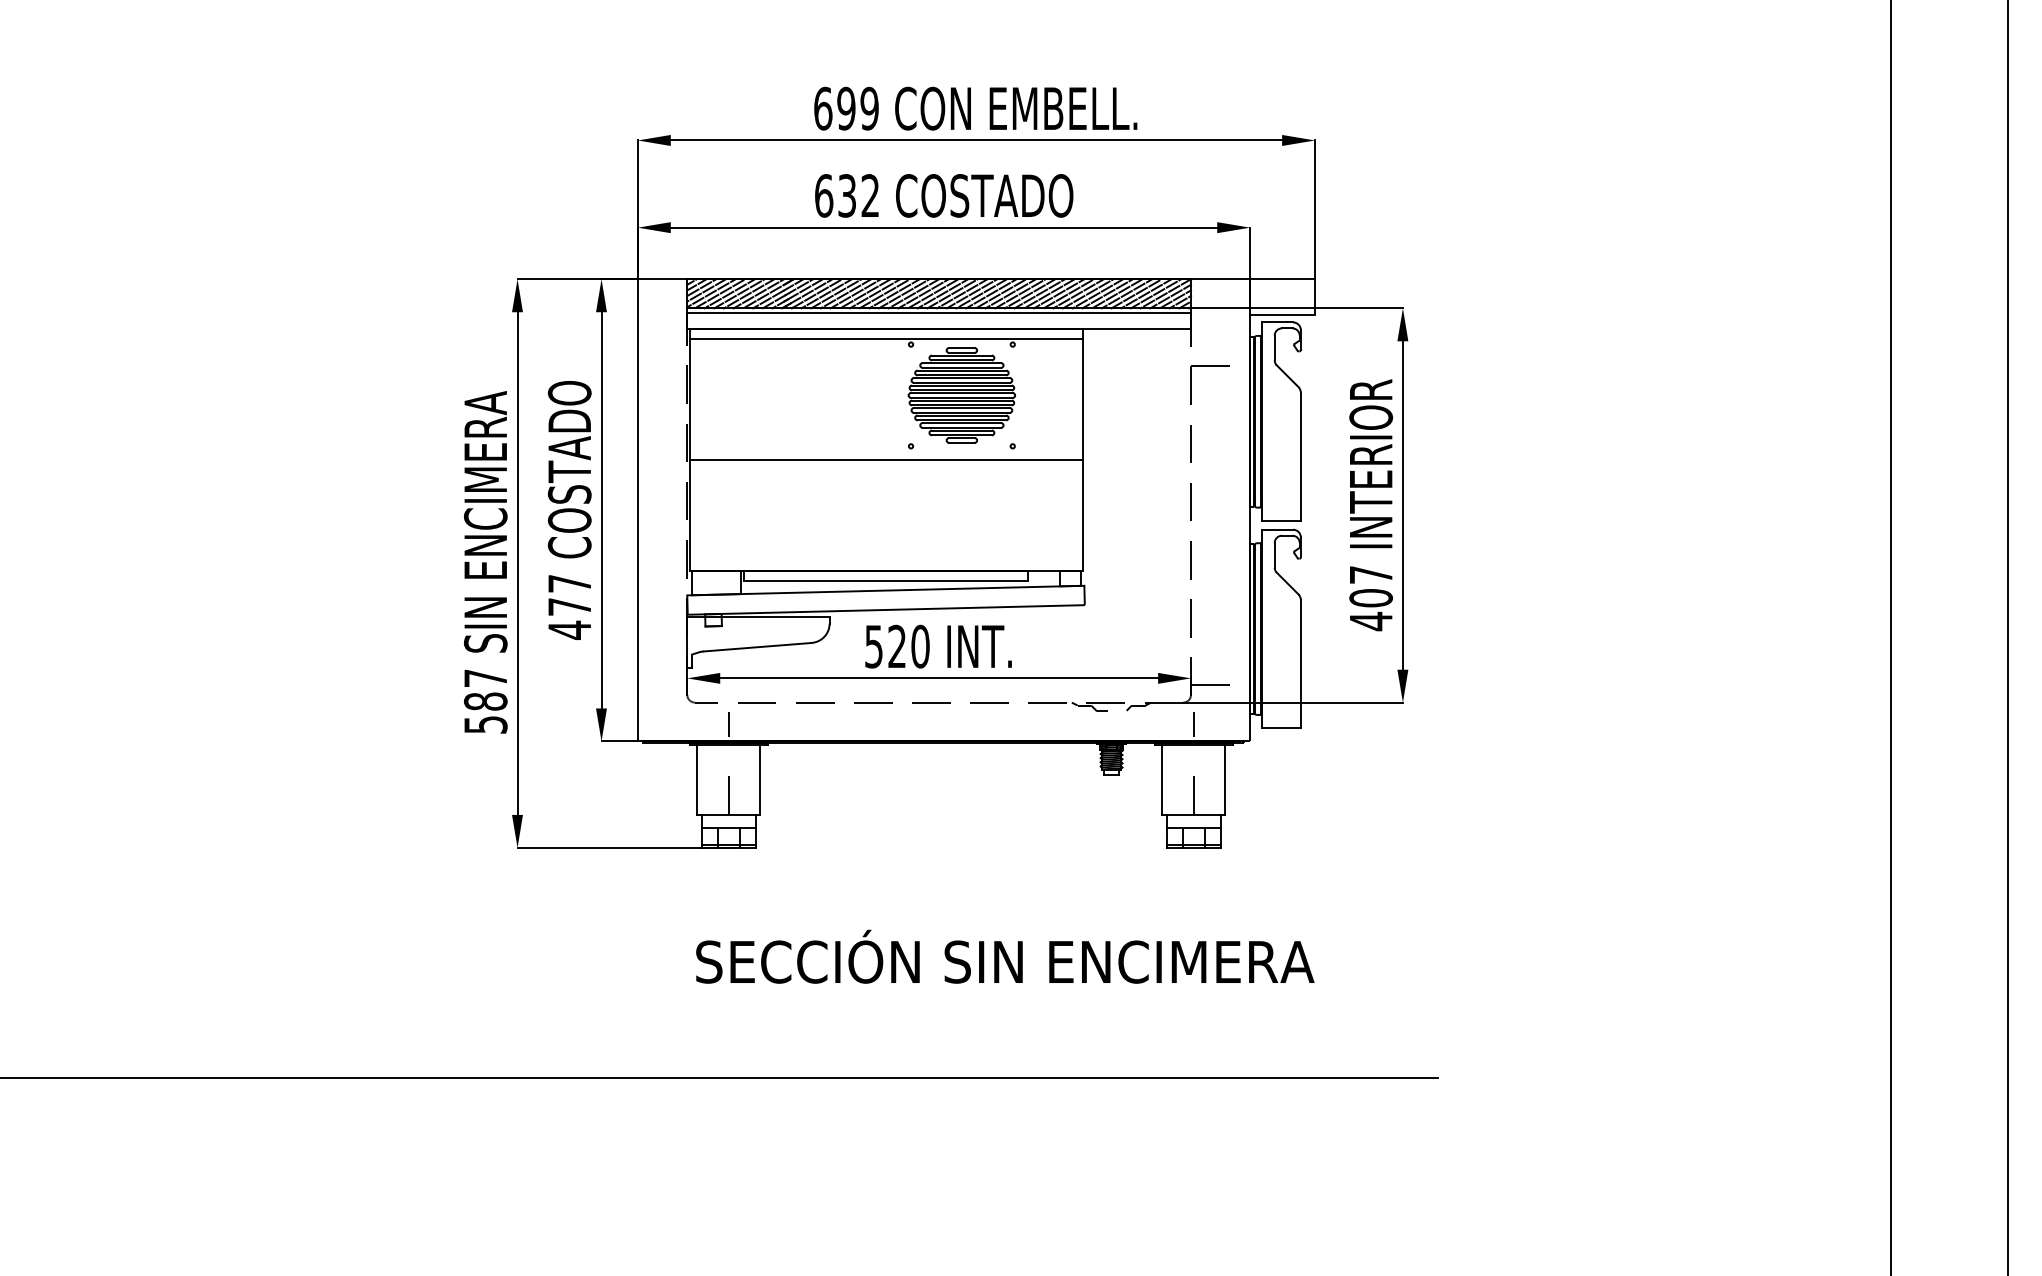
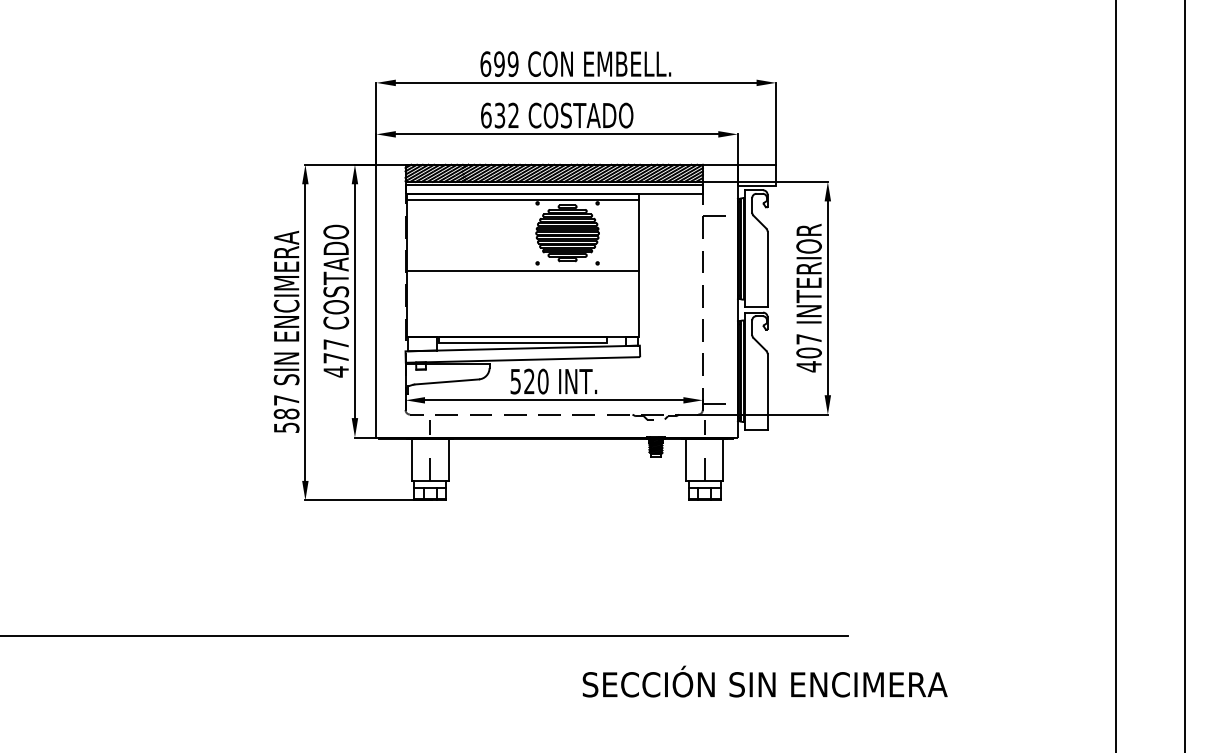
text: (1004, 956) -> (764, 681), moved

